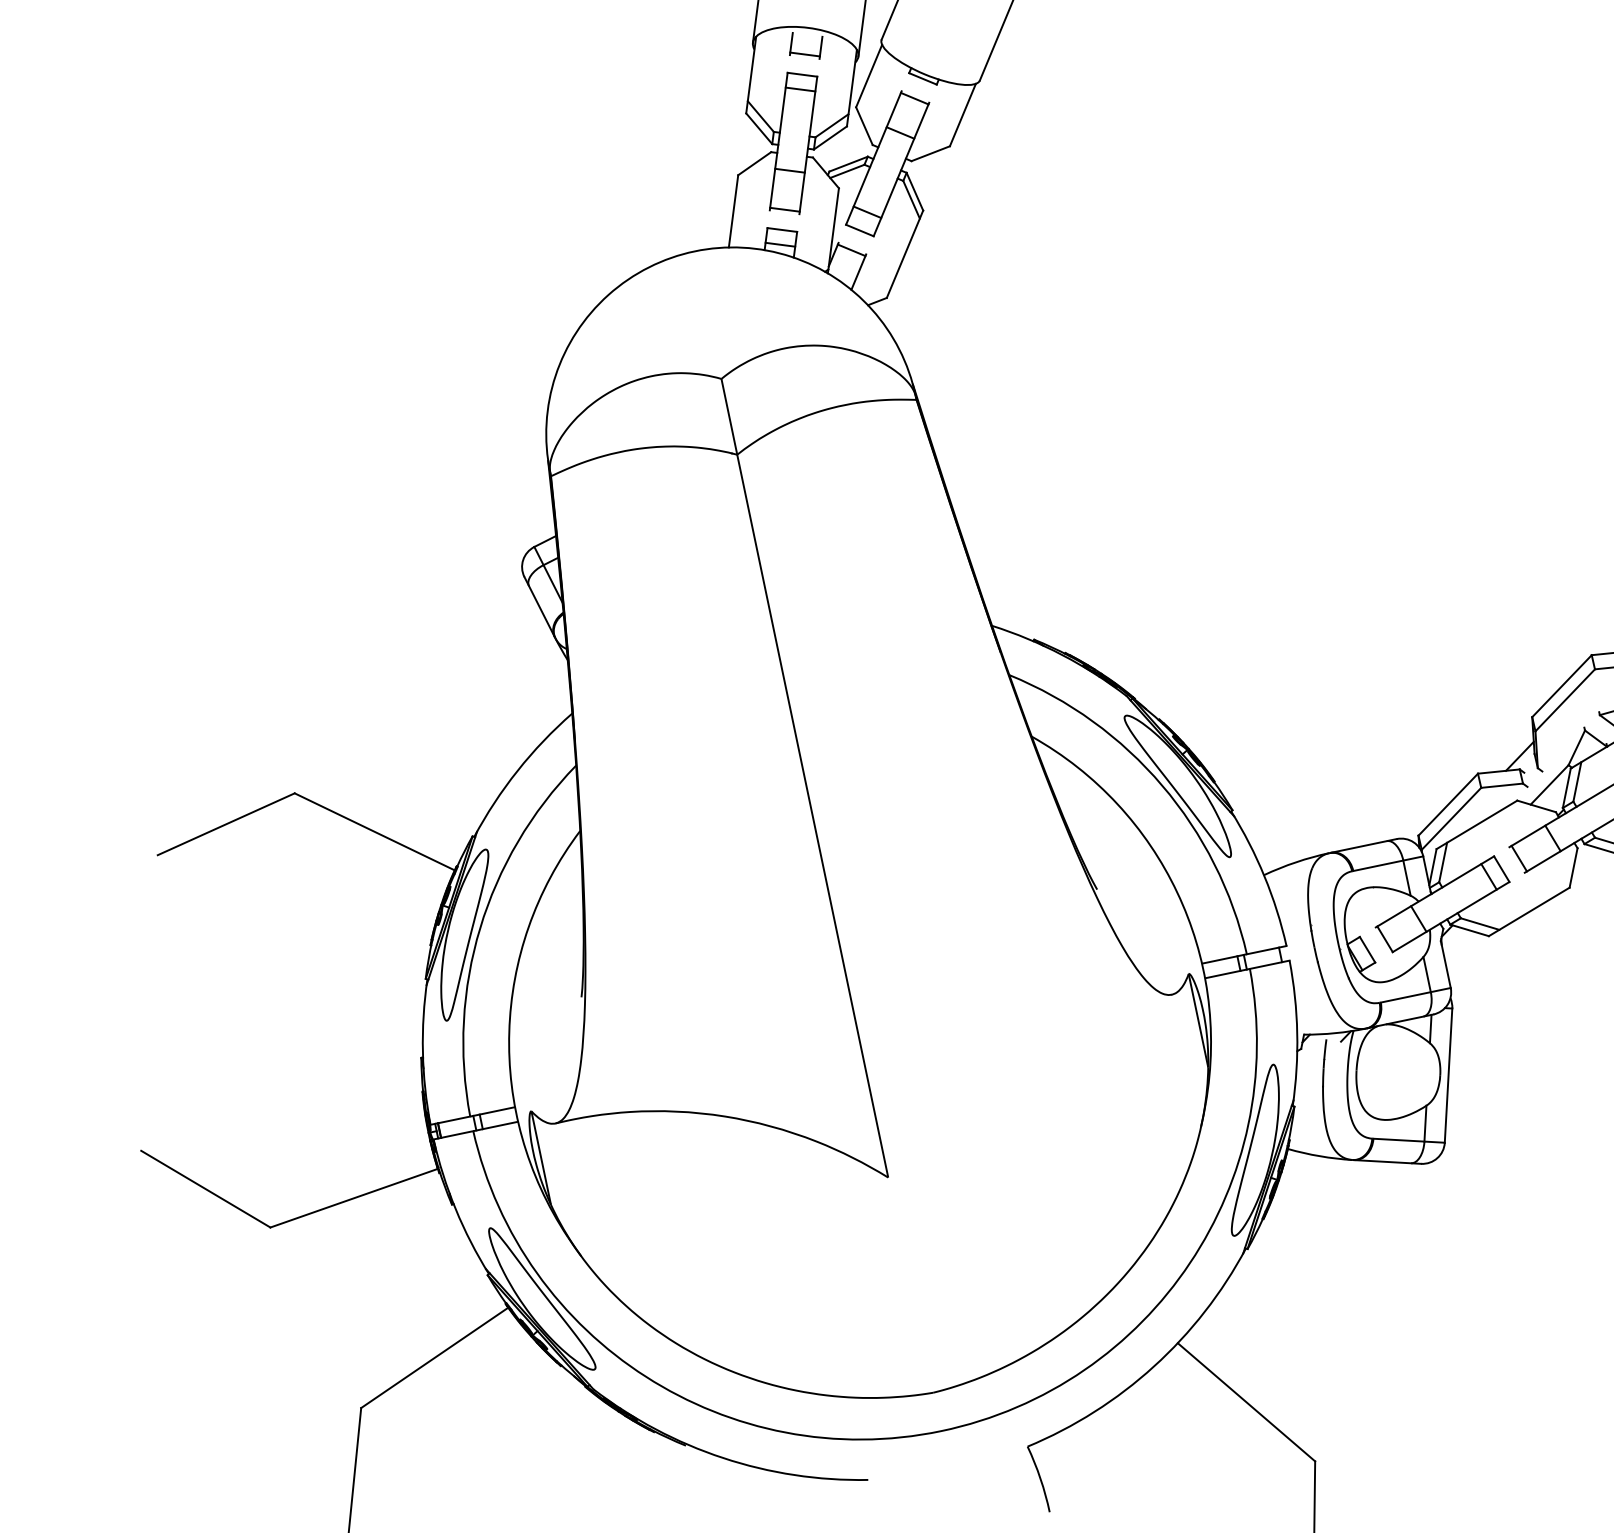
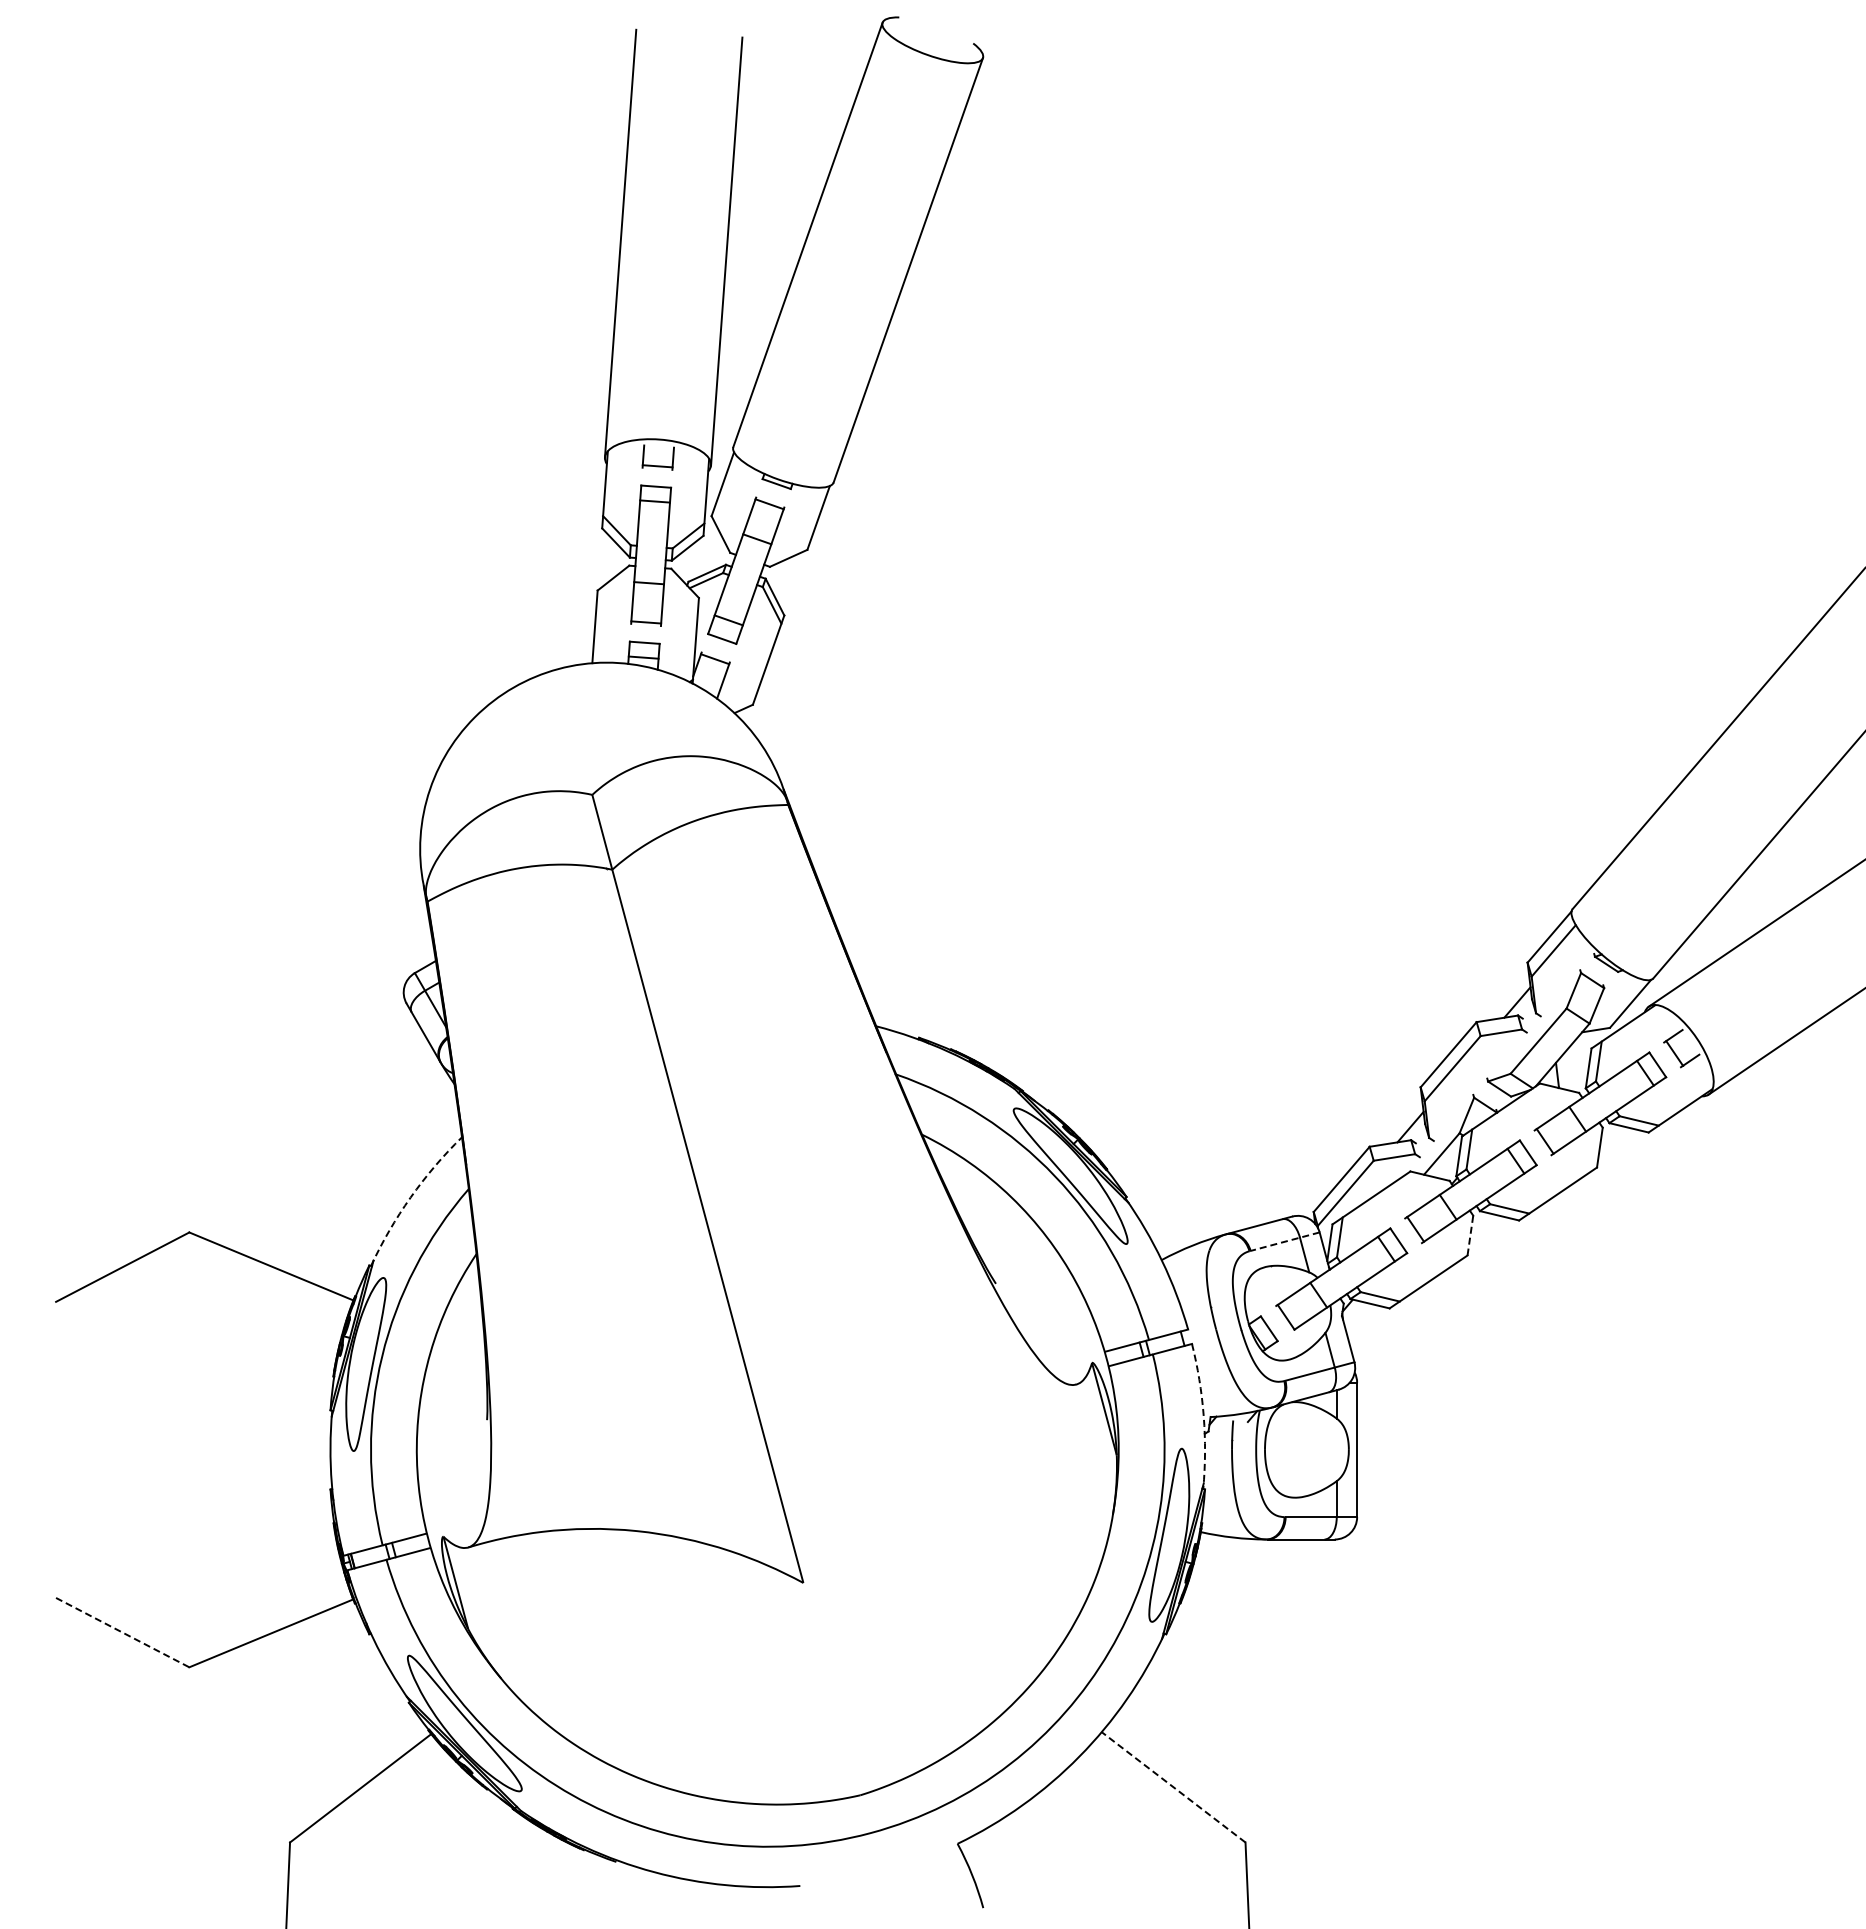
arc: (517, 770) -> (410, 1197), solid -> dashed
line: (1388, 863) -> (1285, 1241), solid -> dashed
line: (1573, 867) -> (1470, 1235), solid -> dashed
arc: (1297, 1033) -> (1203, 1416), solid -> dashed
line: (206, 1189) -> (123, 1632), solid -> dashed
line: (1246, 1402) -> (1173, 1787), solid -> dashed

